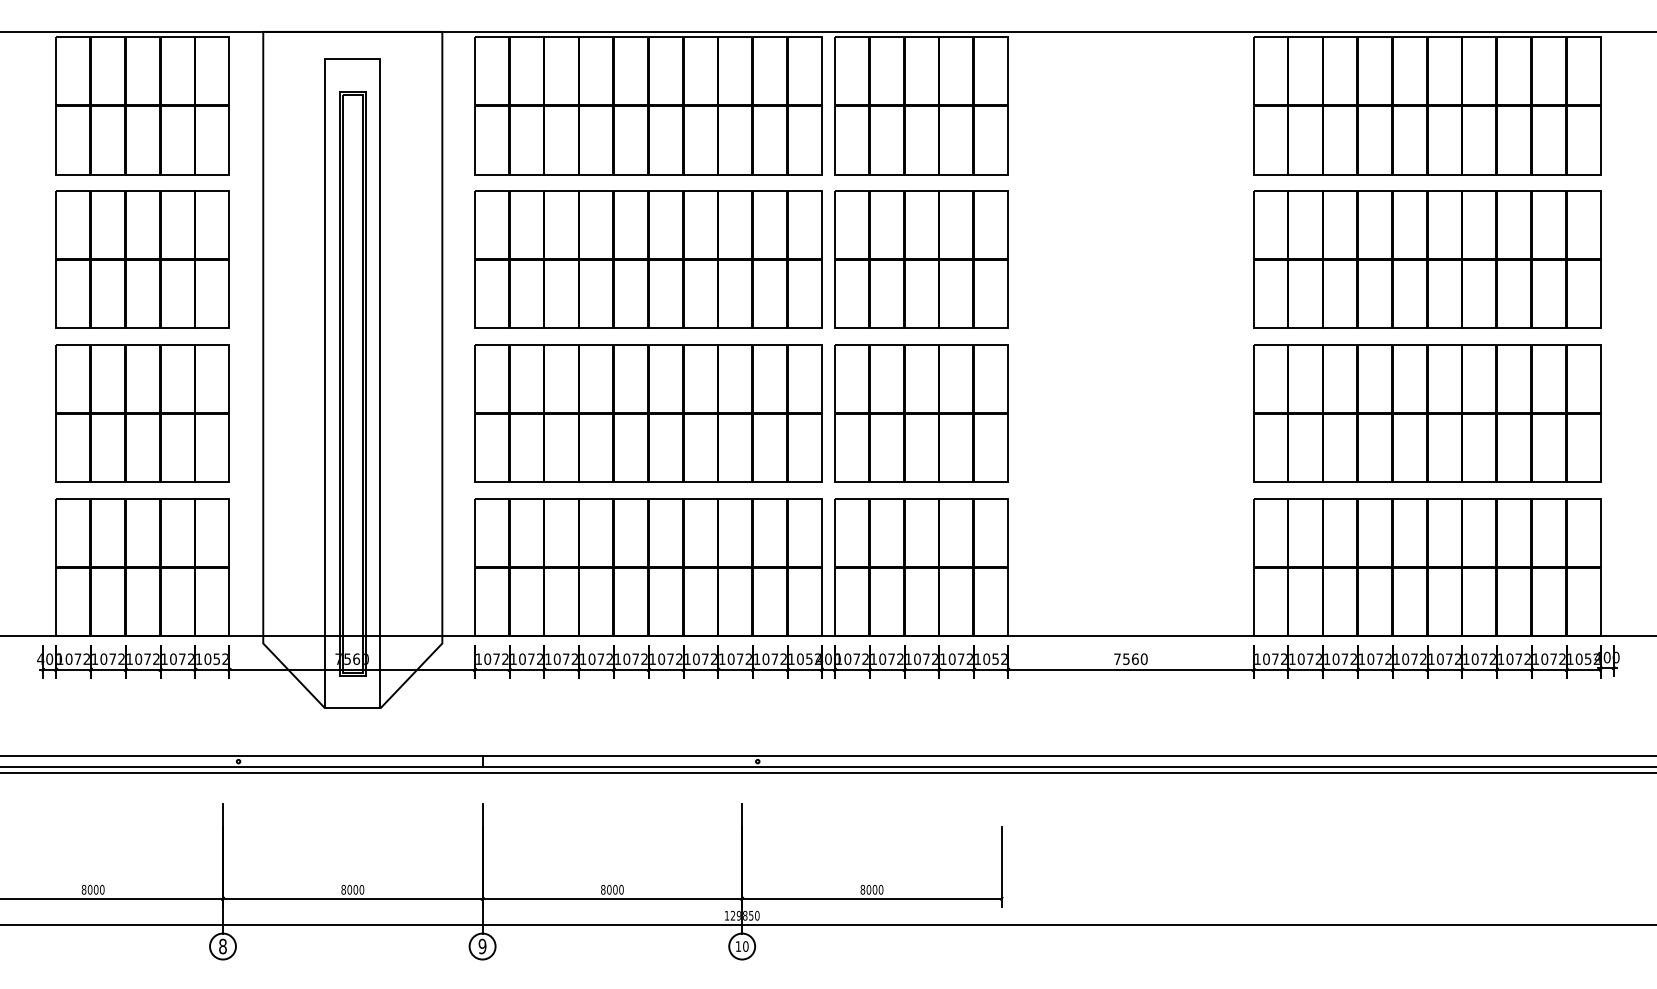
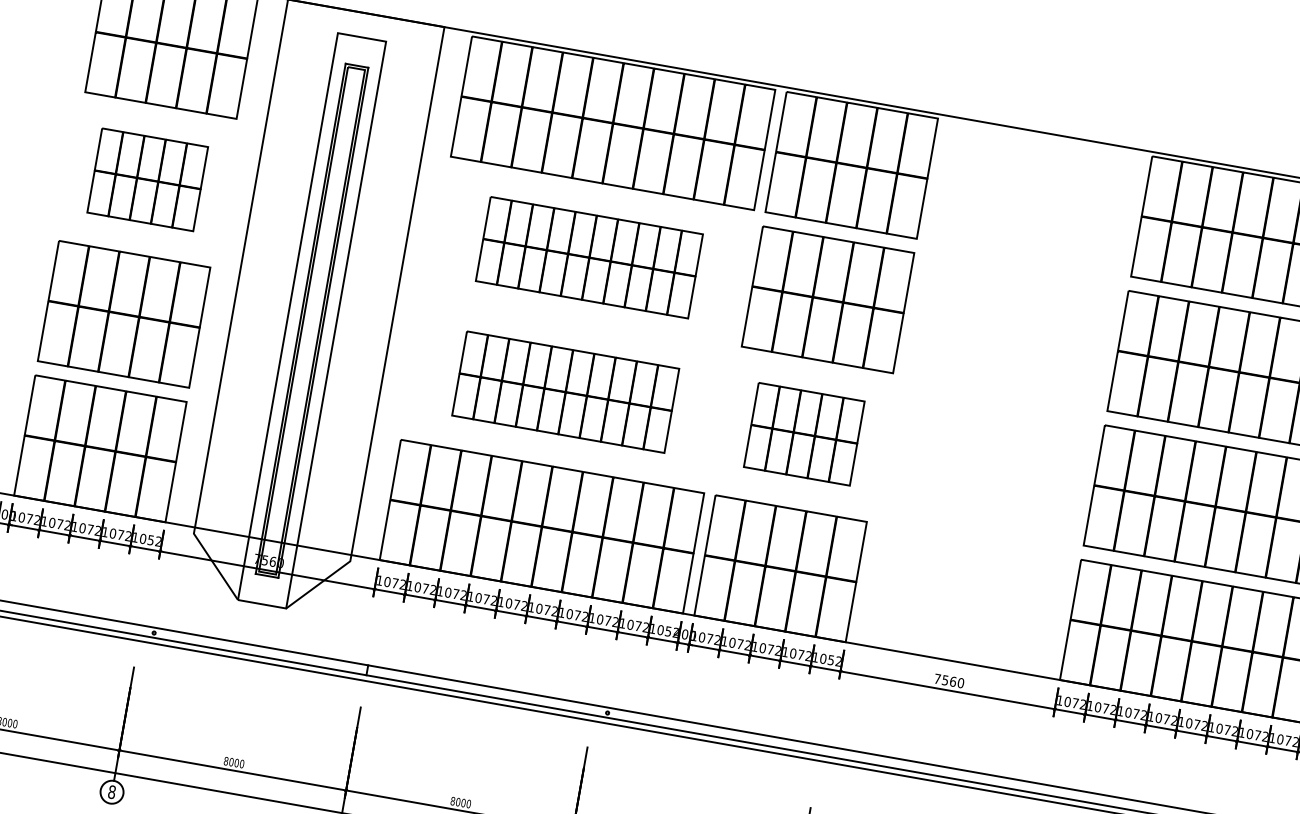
part: (142, 259) -> (147, 179), size x0.7
part: (648, 259) -> (589, 257), size x0.7
part: (648, 413) -> (565, 392), size x0.7
part: (921, 413) -> (804, 434), size x0.7

